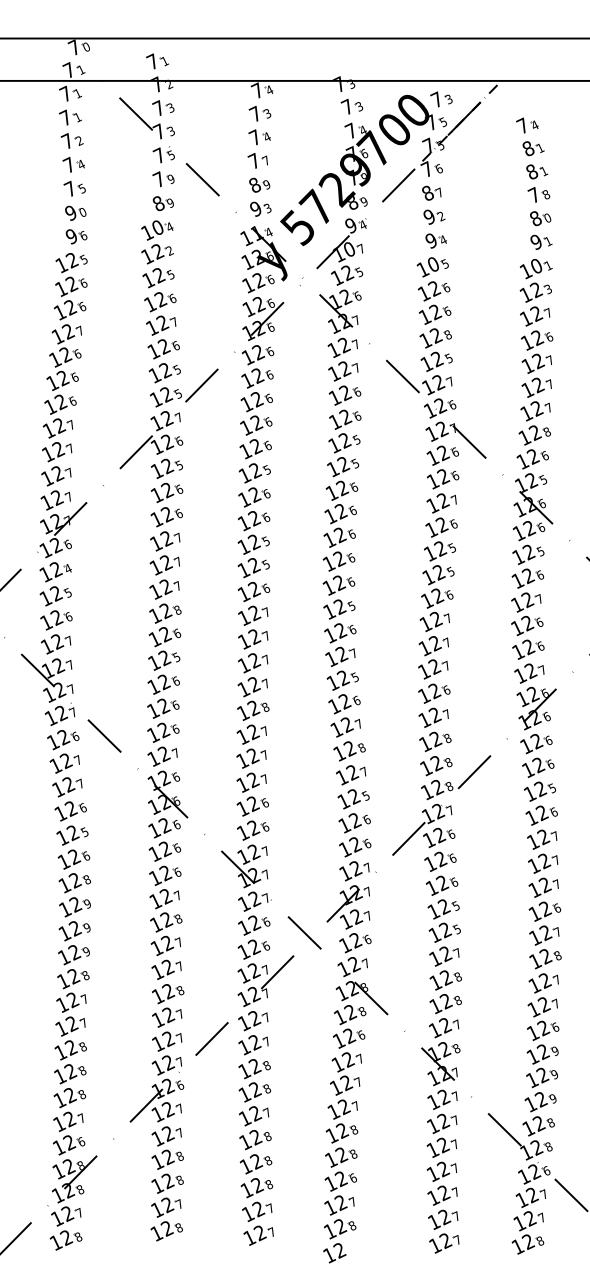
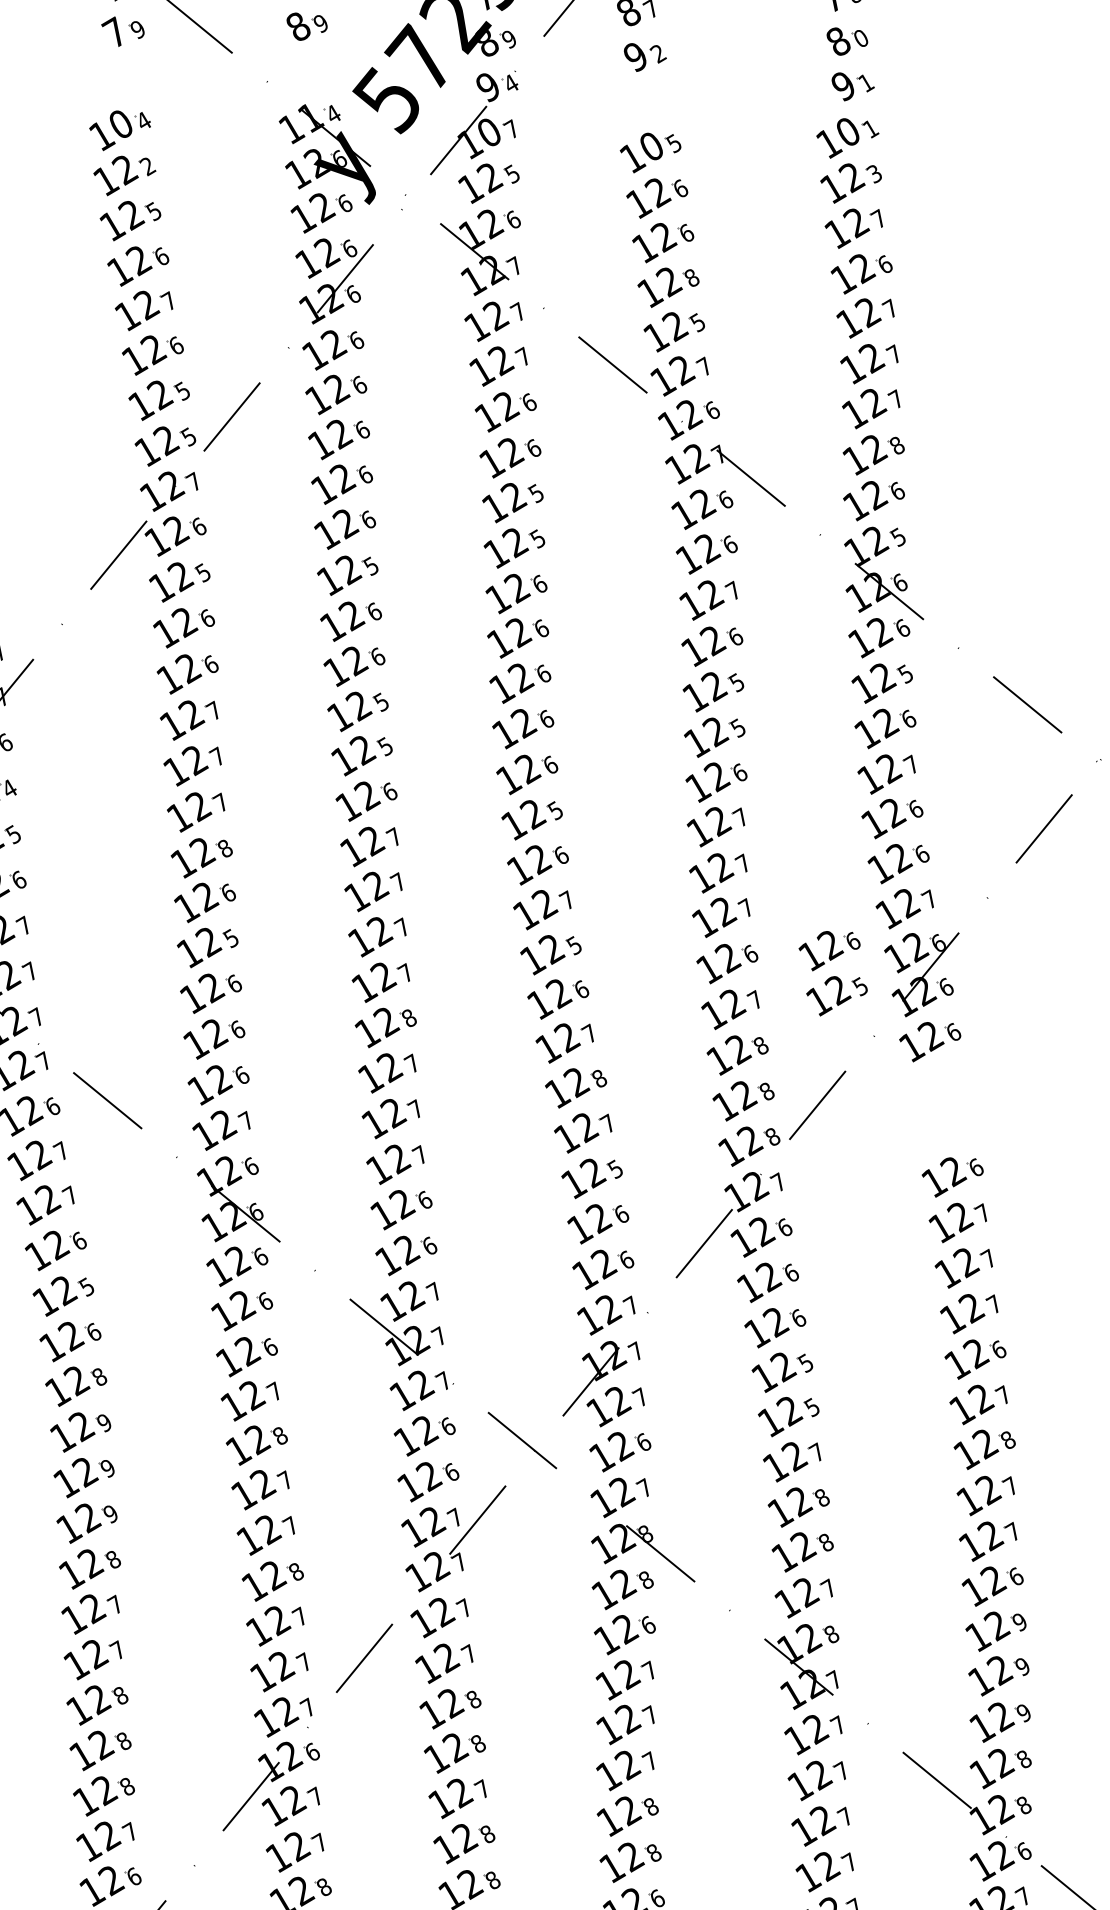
part: (162, 203) -> (125, 77), removed
part: (260, 208) -> (312, 69), removed
part: (435, 240) -> (651, 100), removed
part: (539, 779) -> (834, 972), moved

